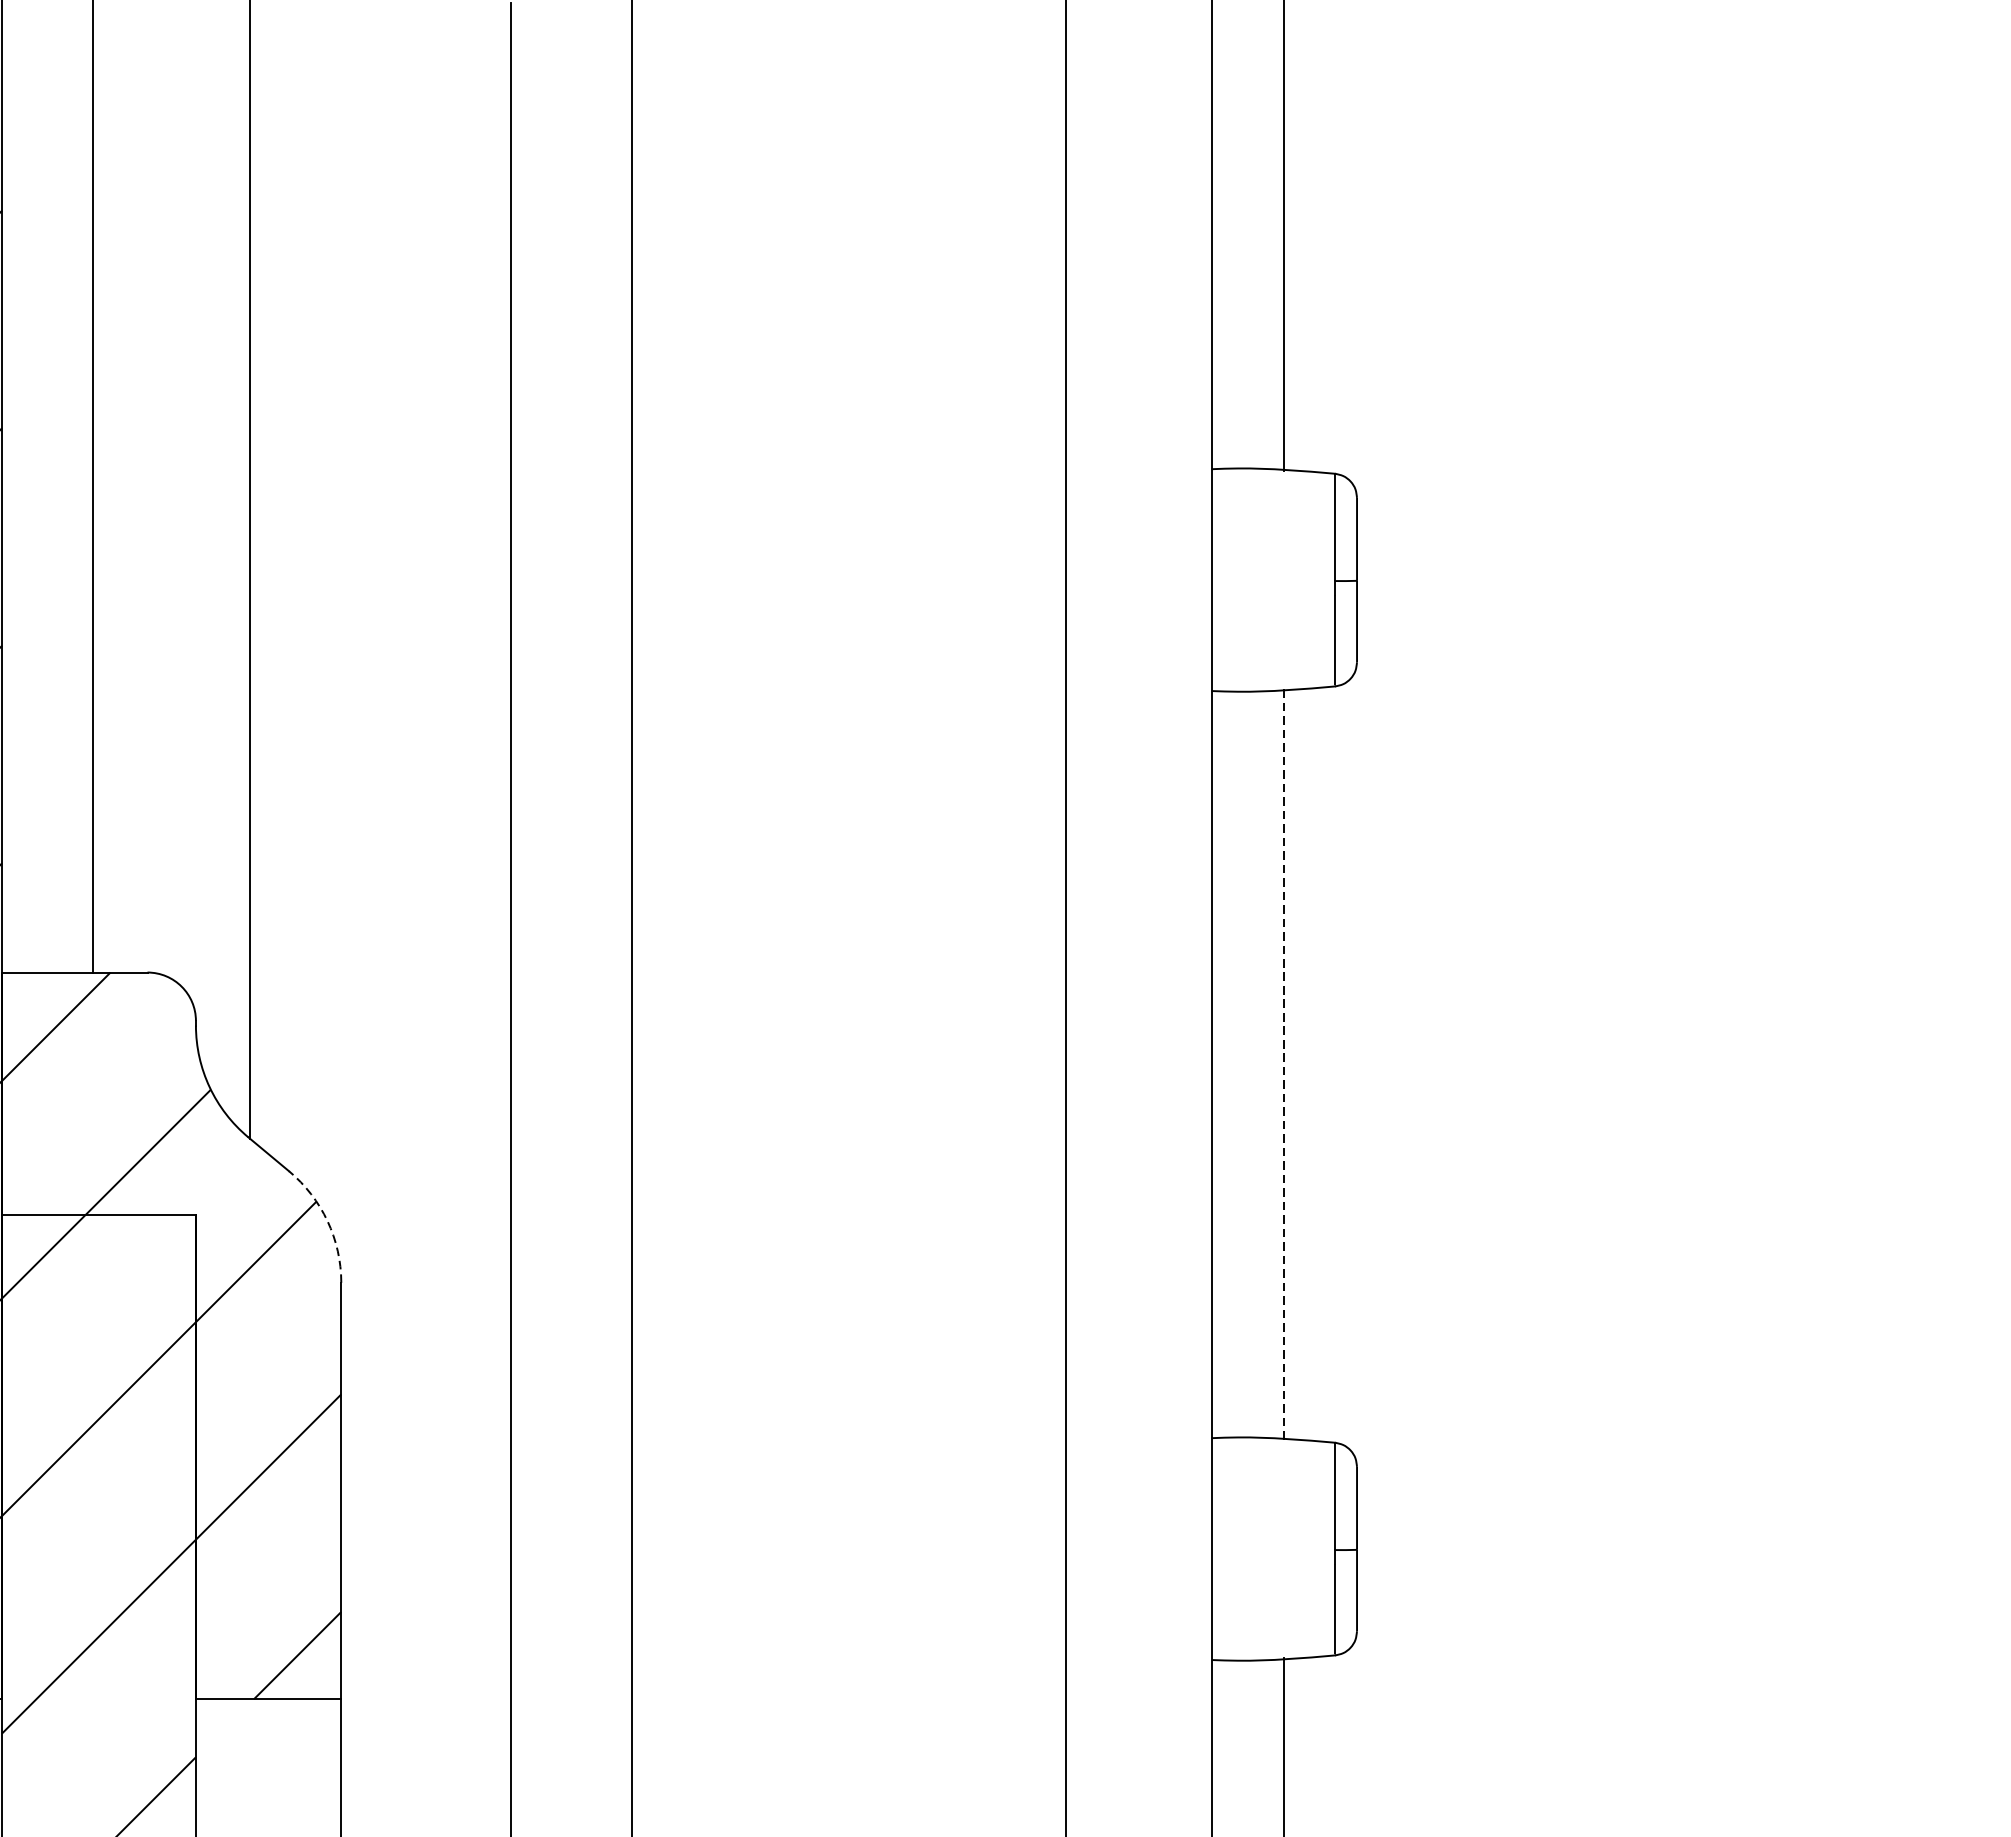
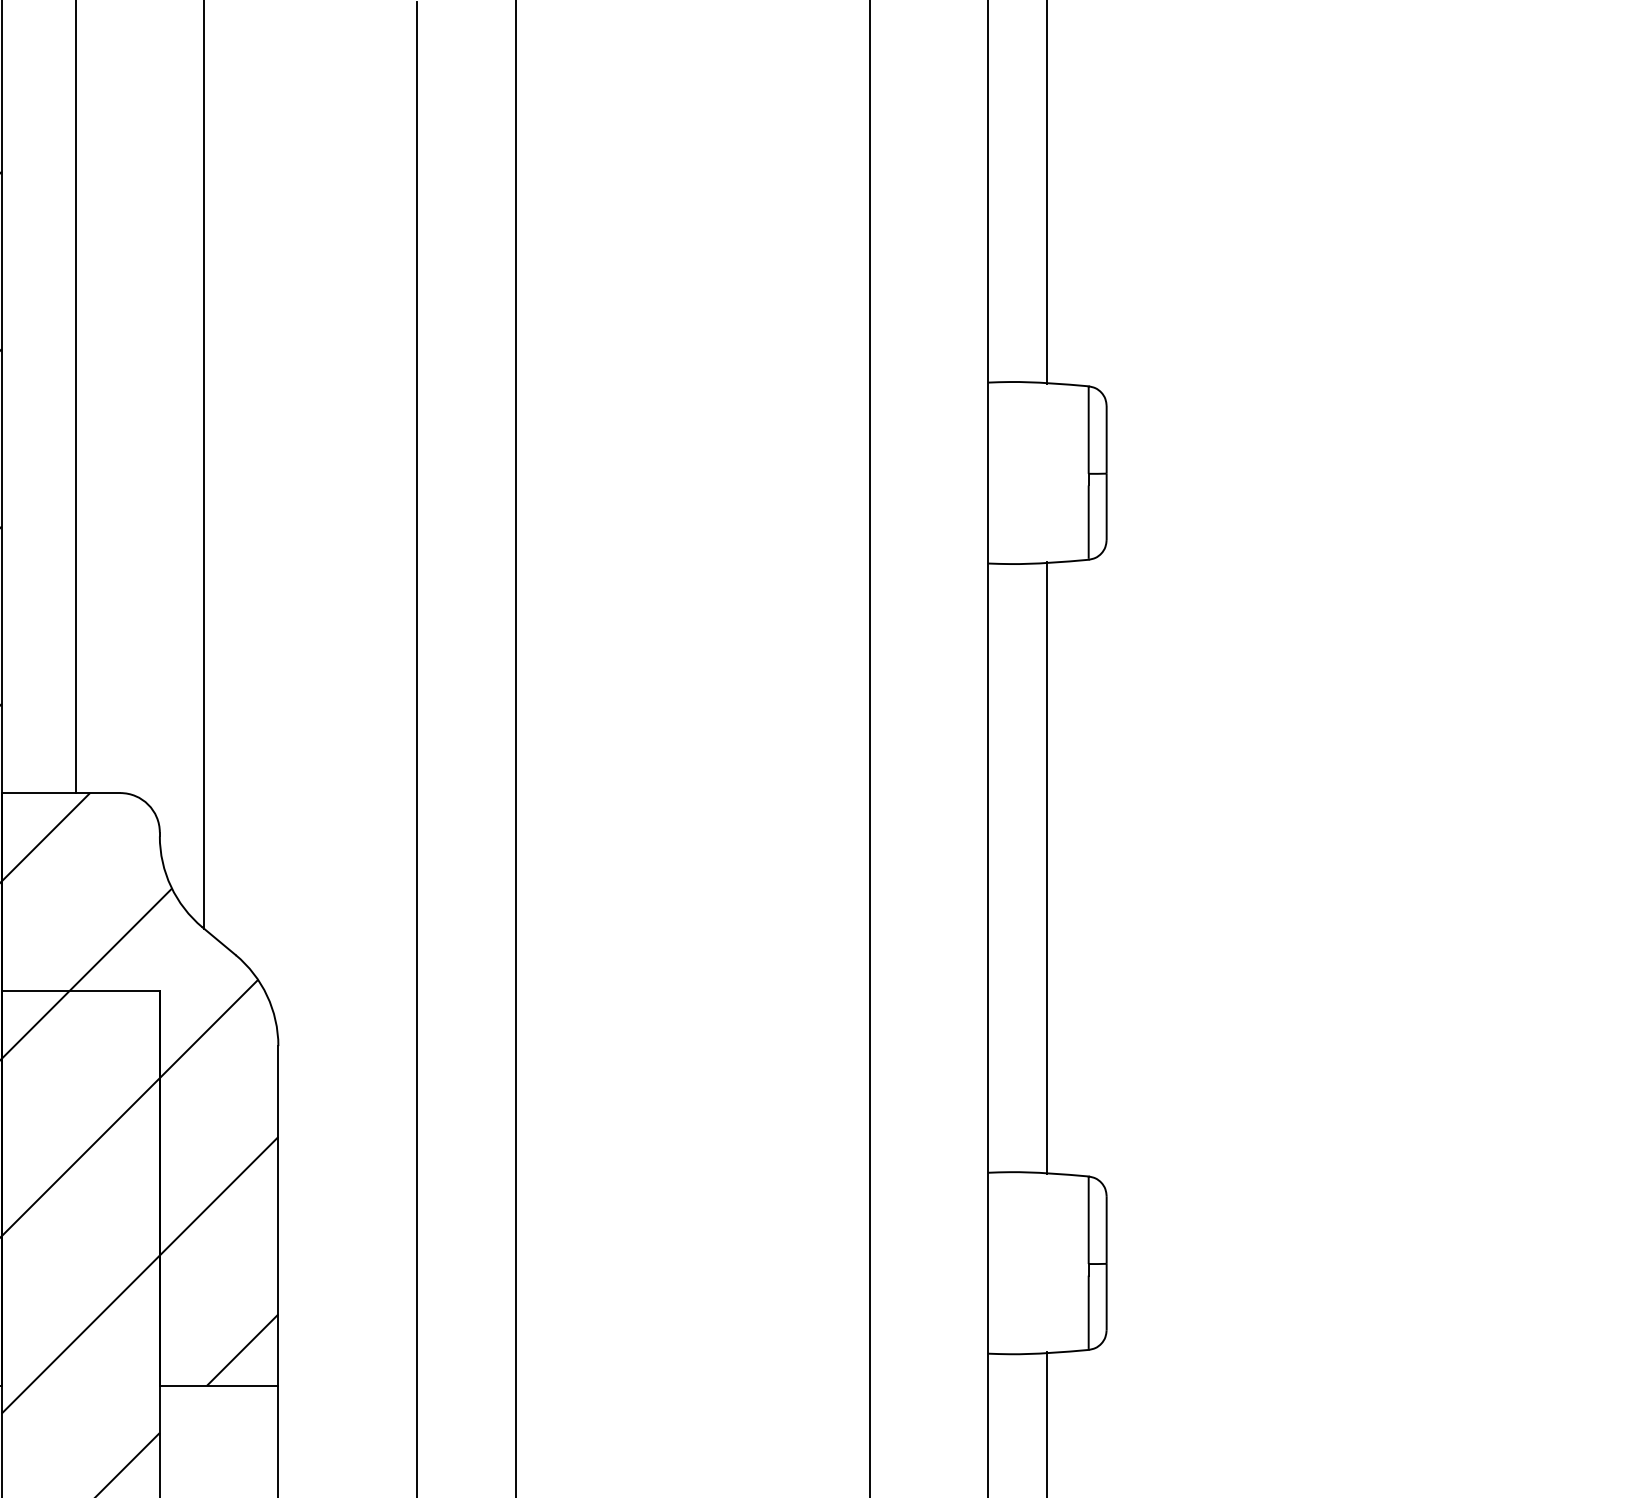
line: (1284, 1065) -> (1047, 868), dashed -> solid
arc: (327, 1220) -> (267, 995), dashed -> solid

